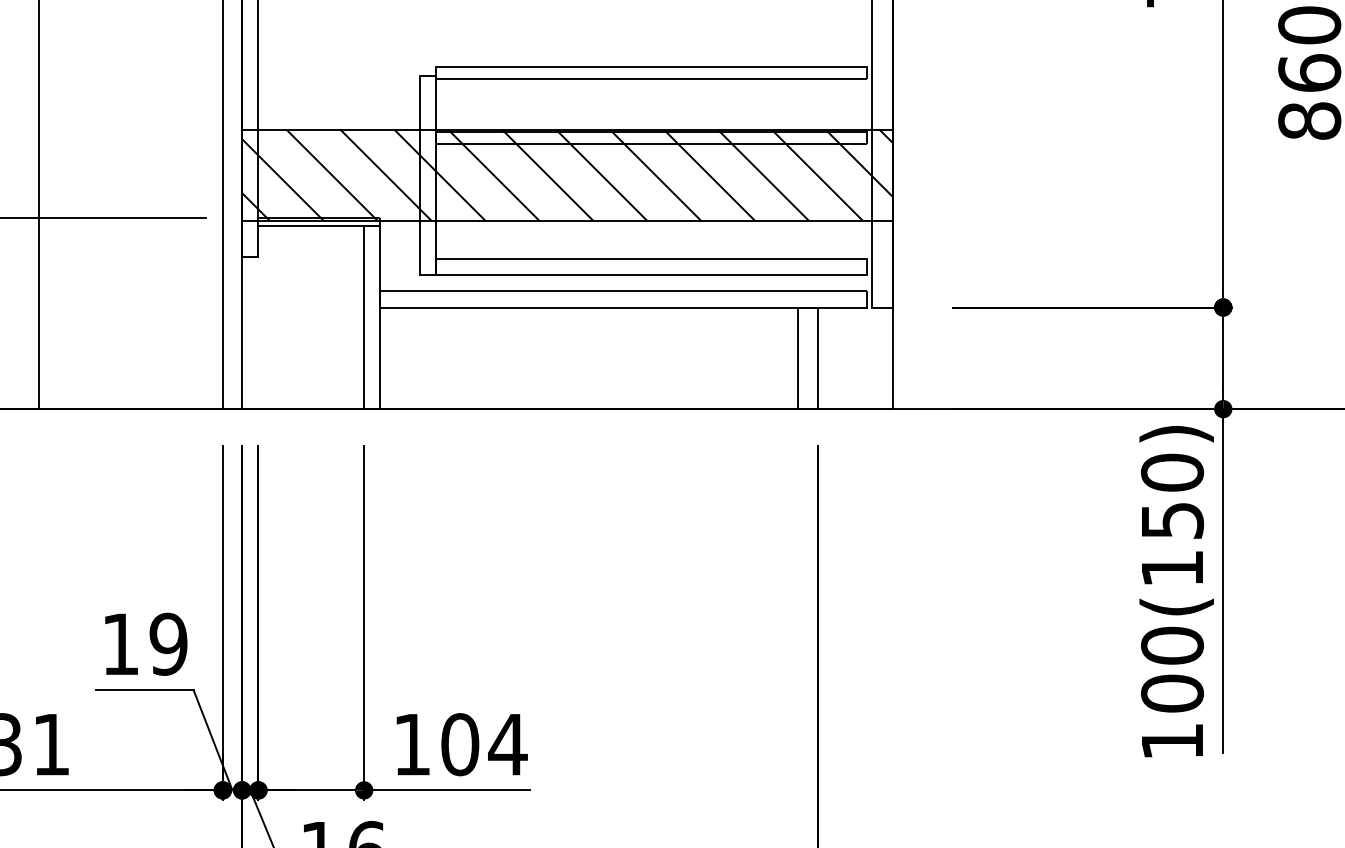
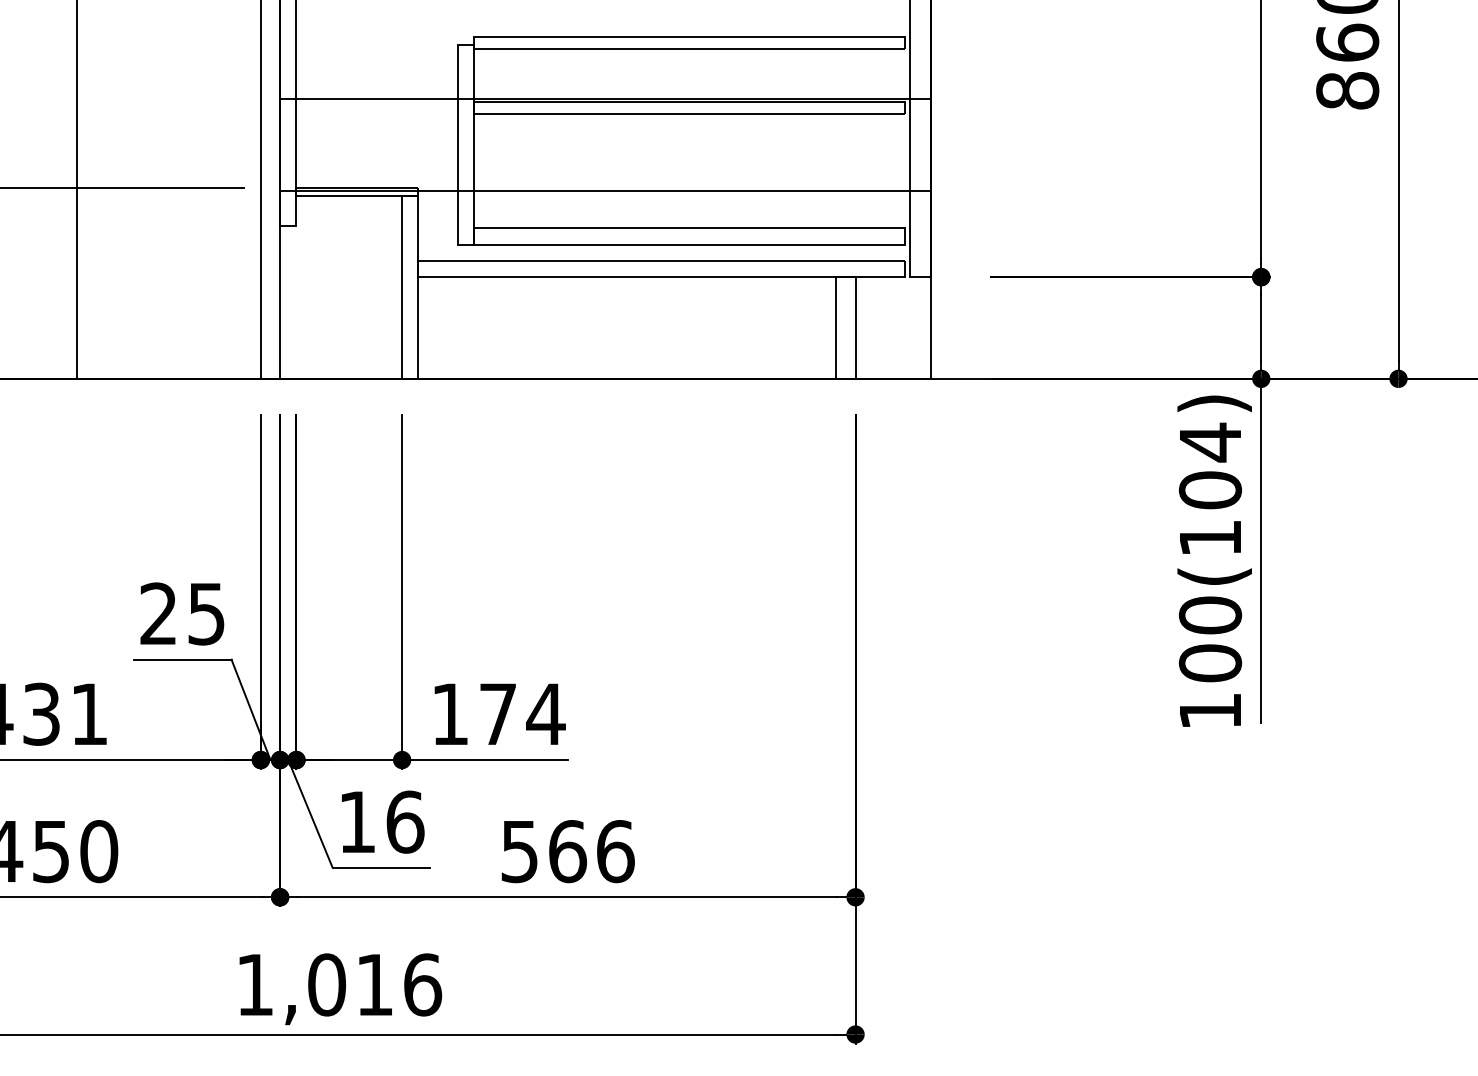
hatch: (567, 174) -> (605, 144), removed
text: (1172, 495) -> (1210, 465), 100(150) -> 100(104)
text: (144, 643) -> (182, 613), 19 -> 25
text: (460, 743) -> (498, 713), 104 -> 174

